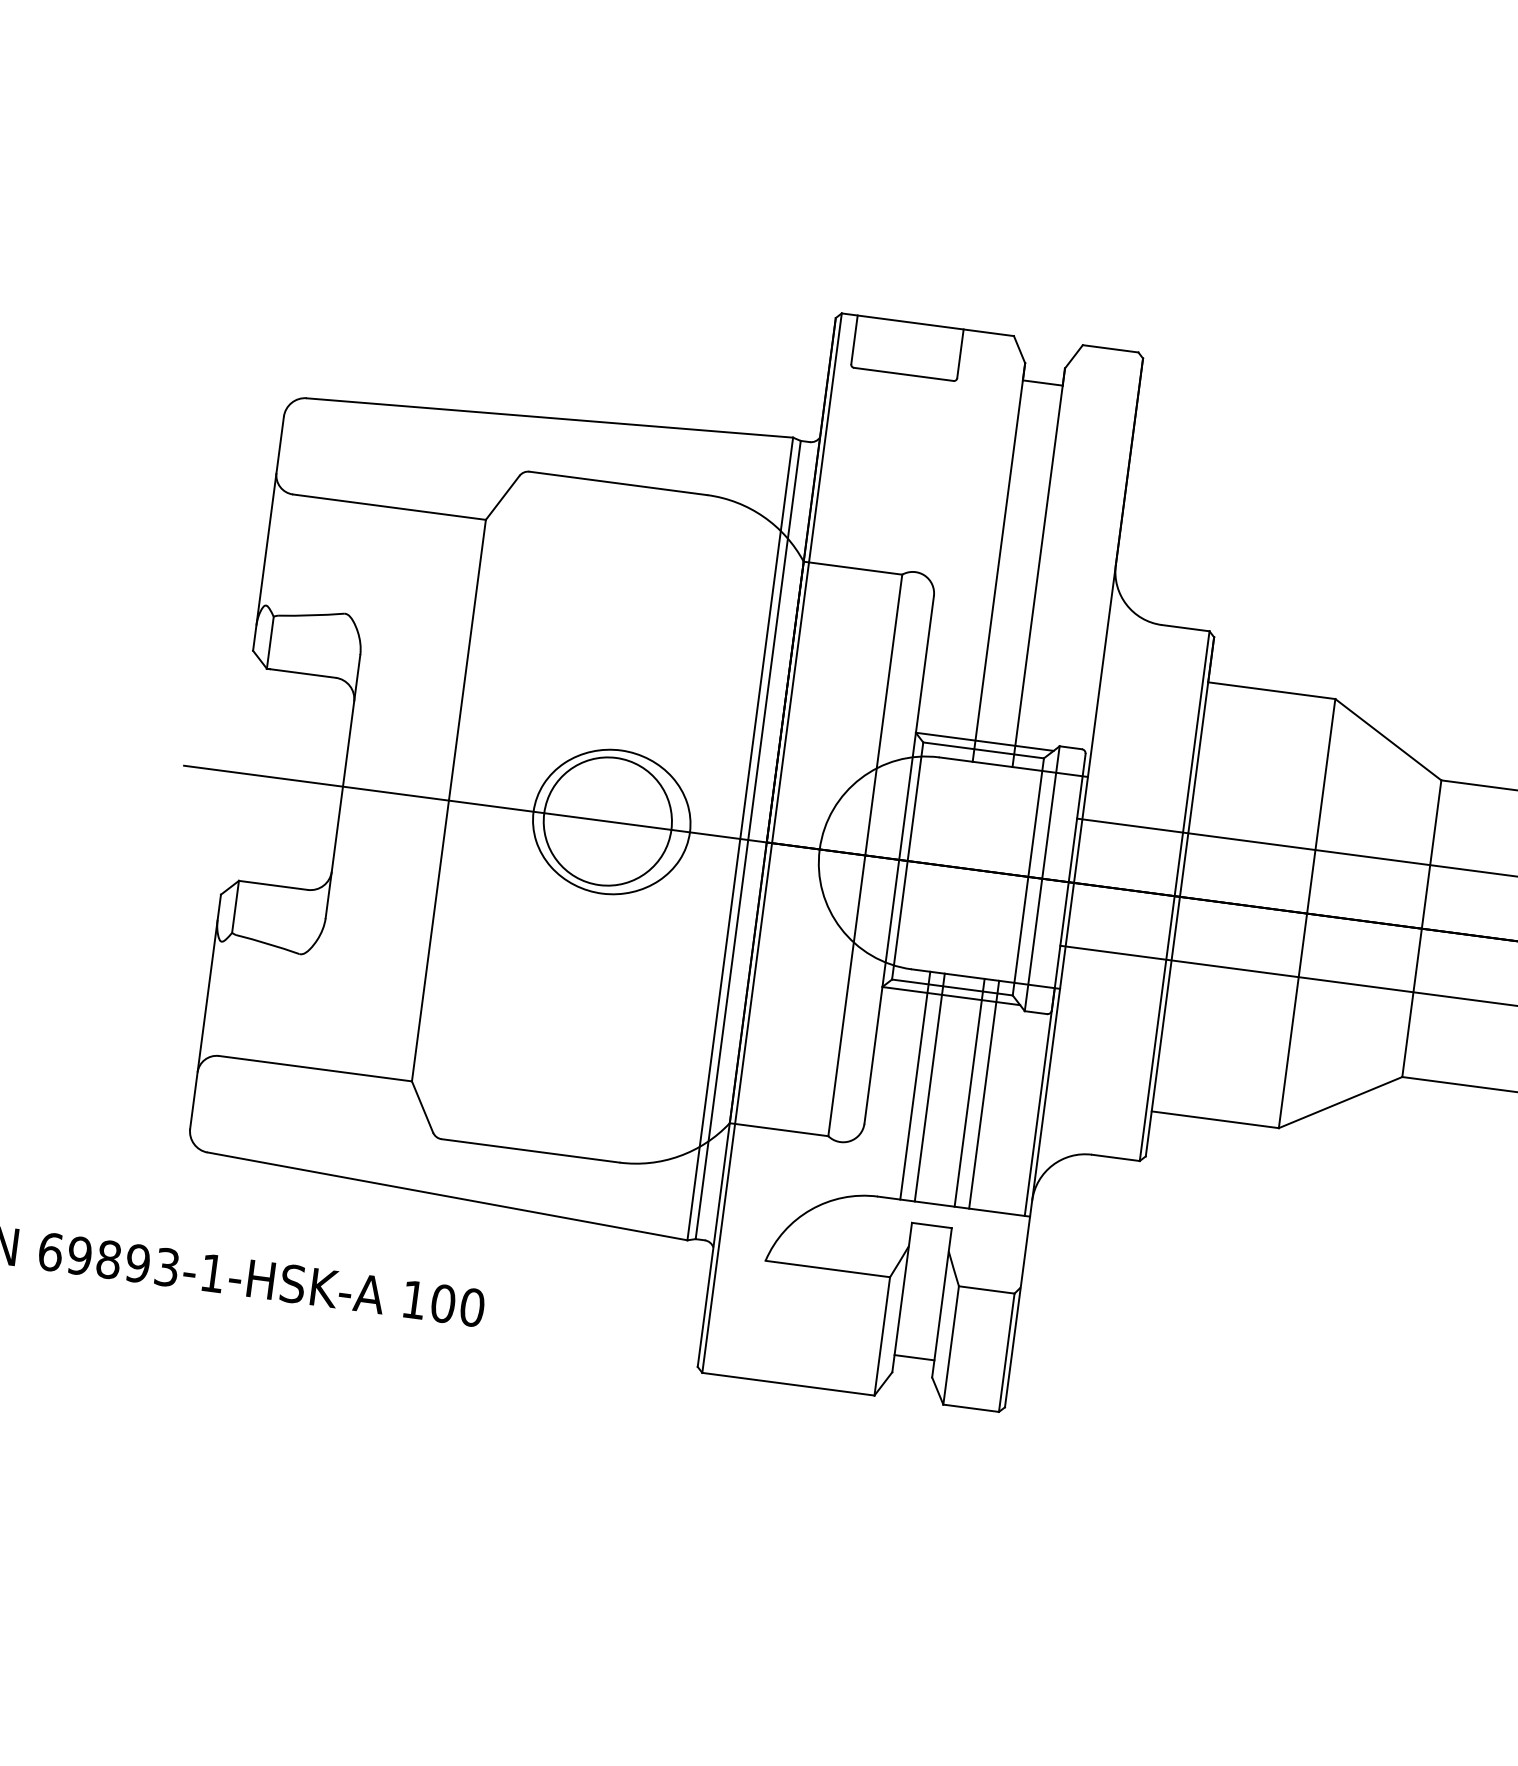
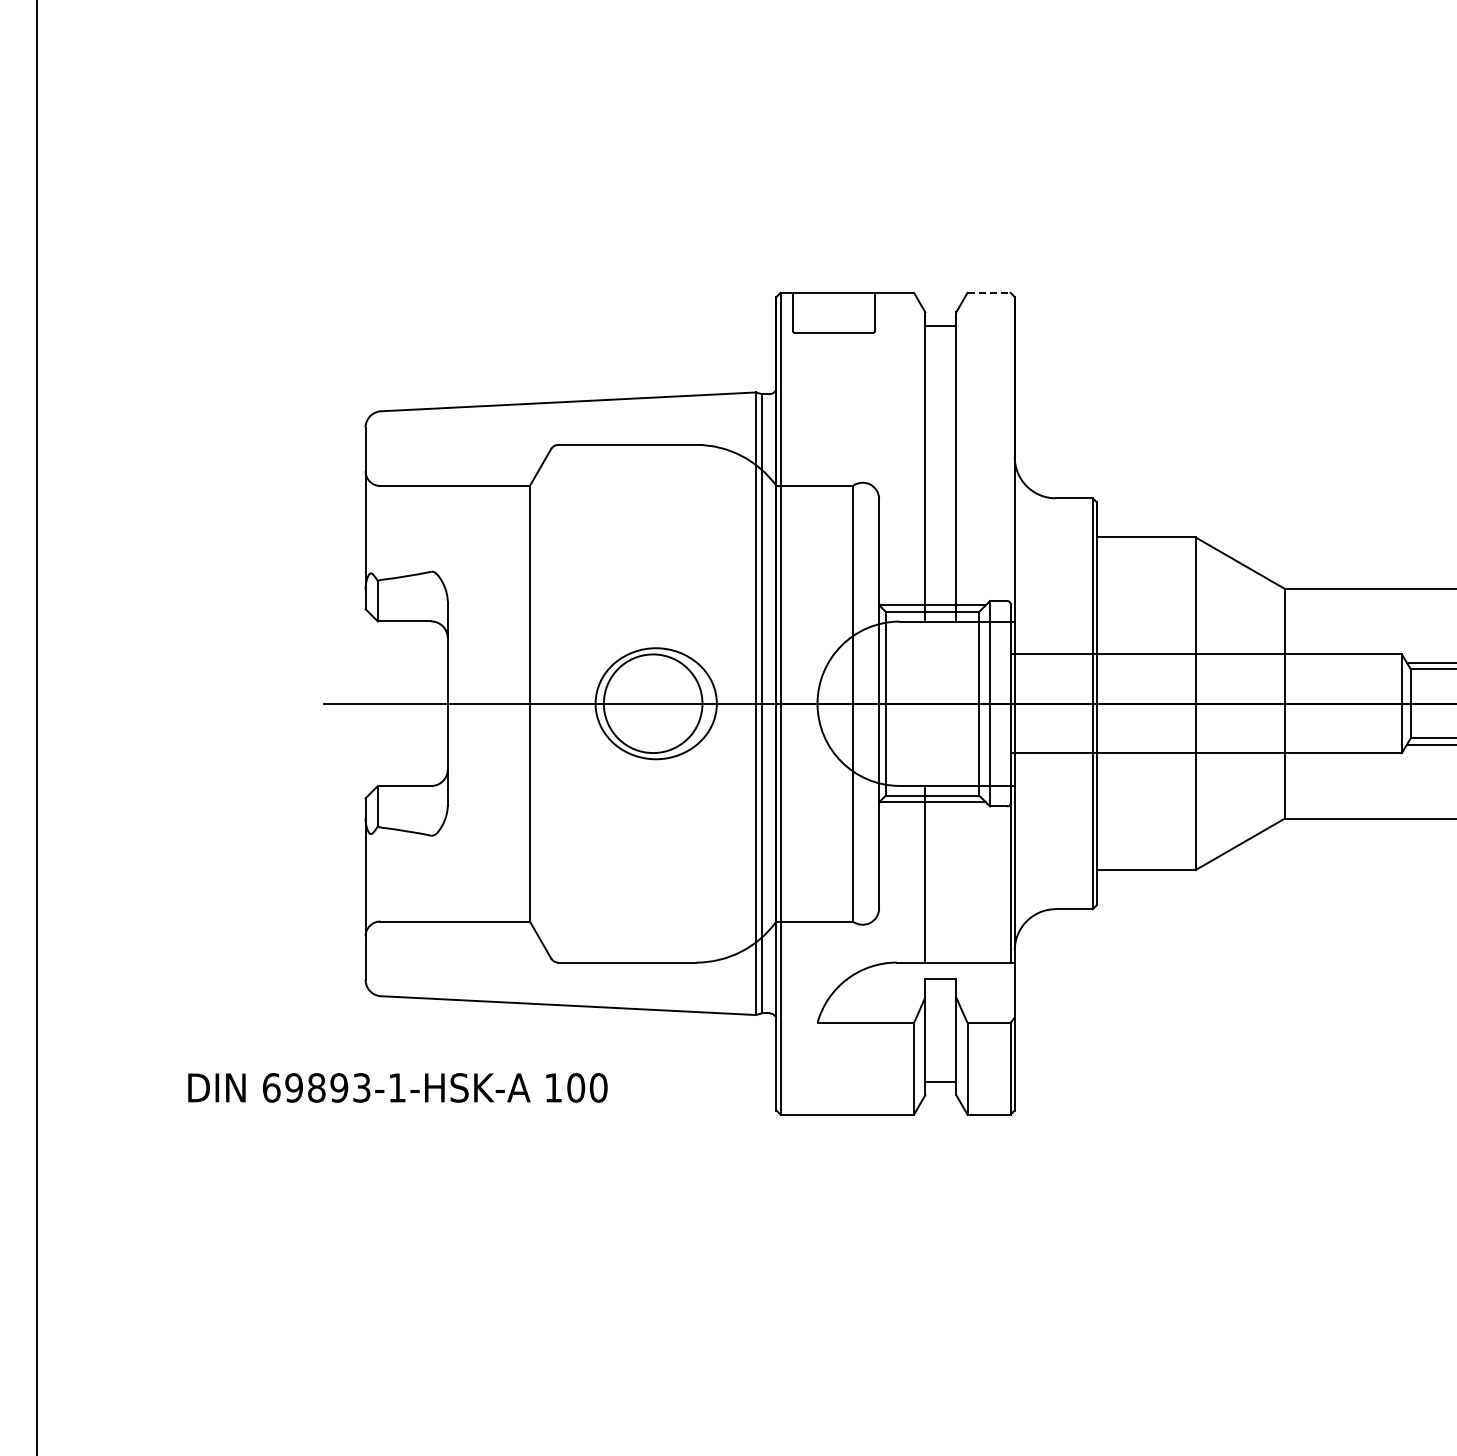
line: (1111, 348) -> (989, 292), solid -> dashed
line: (915, 1084) -> (914, 873), removed
line: (970, 1091) -> (956, 873), removed
line: (984, 1093) -> (967, 873), removed

